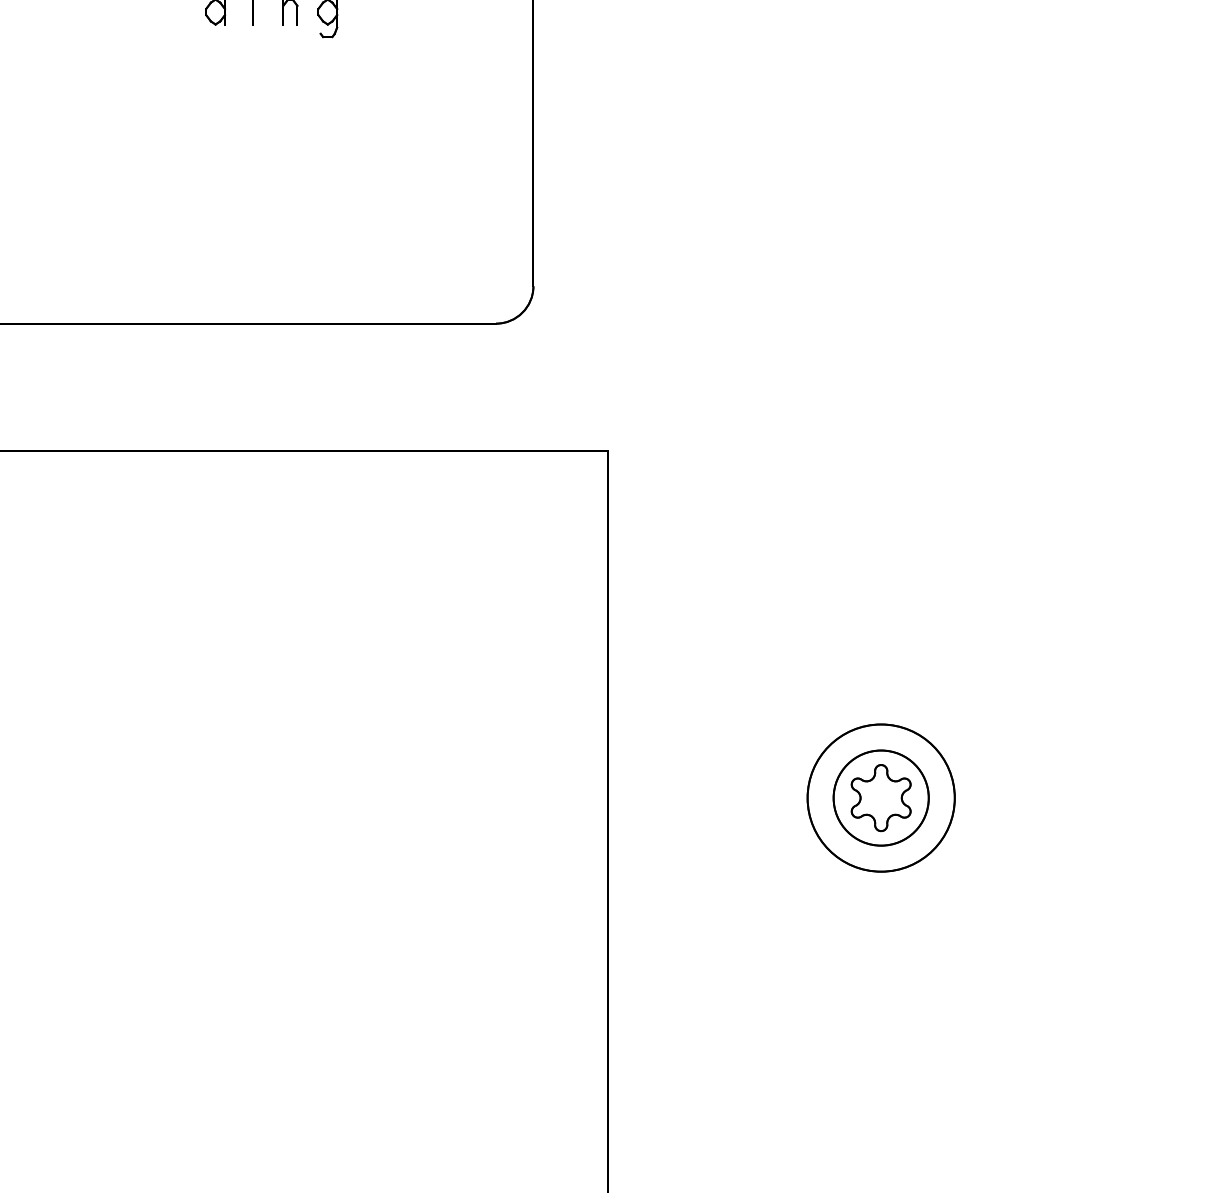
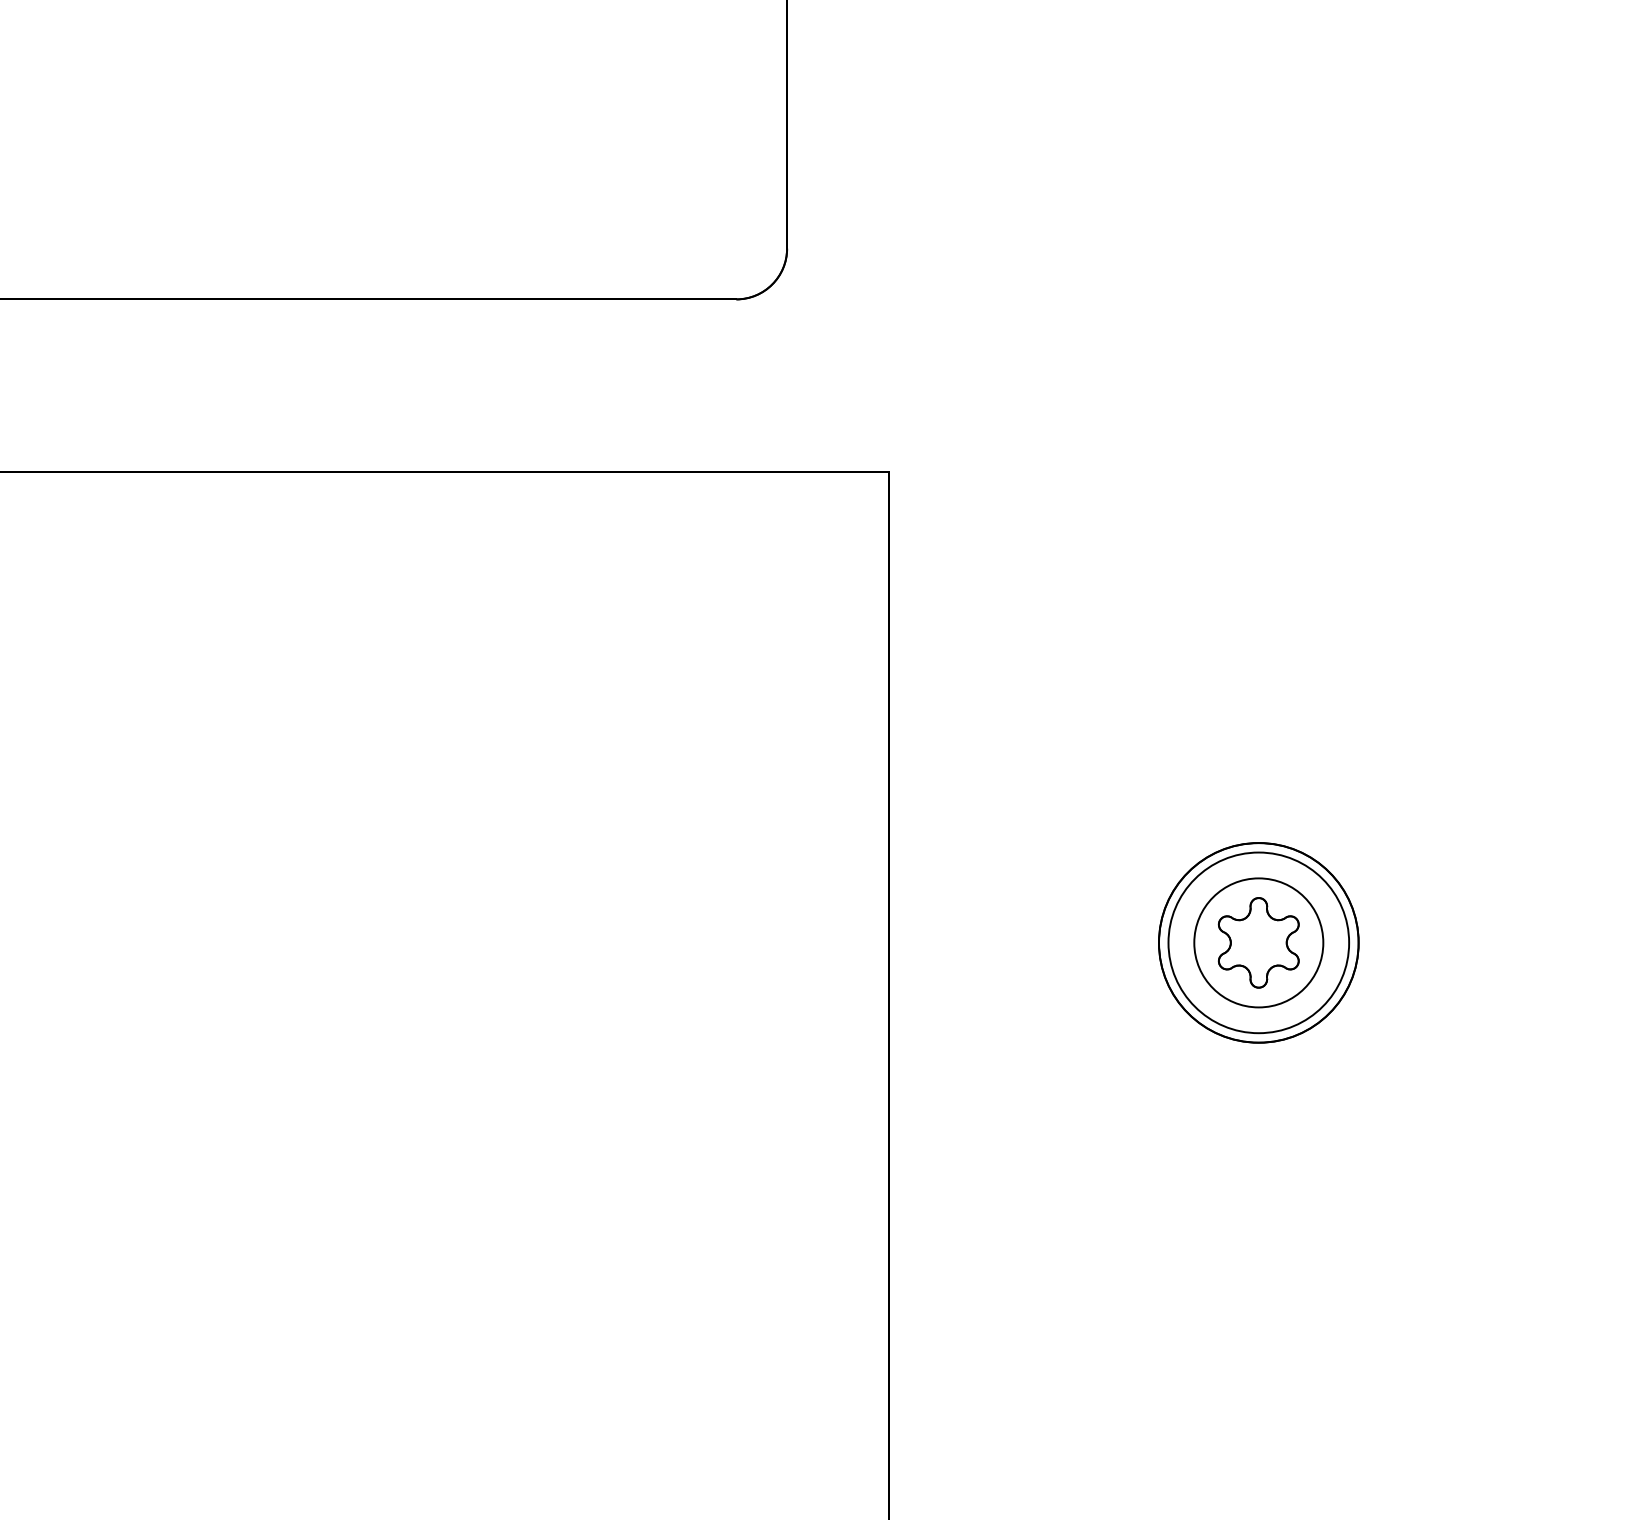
circle: (880, 797) -> (1257, 942), size x1.4

